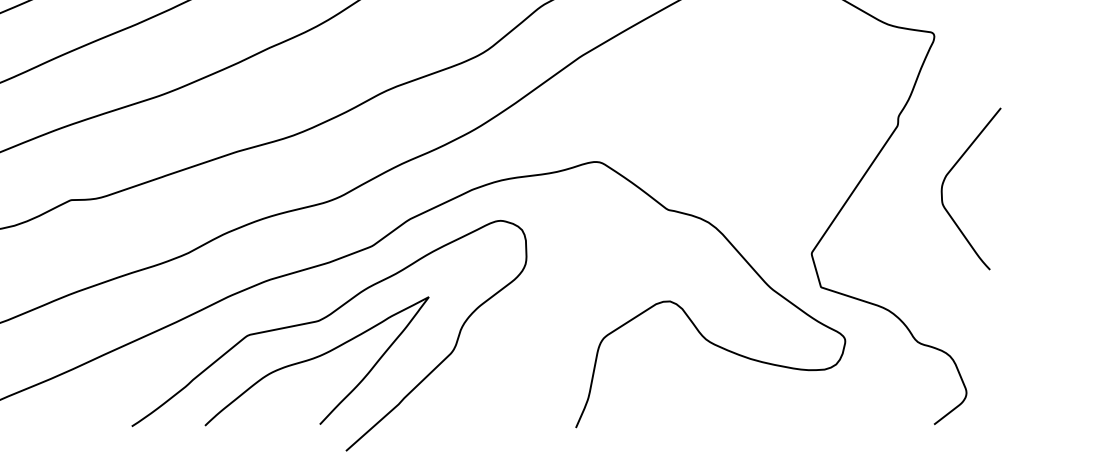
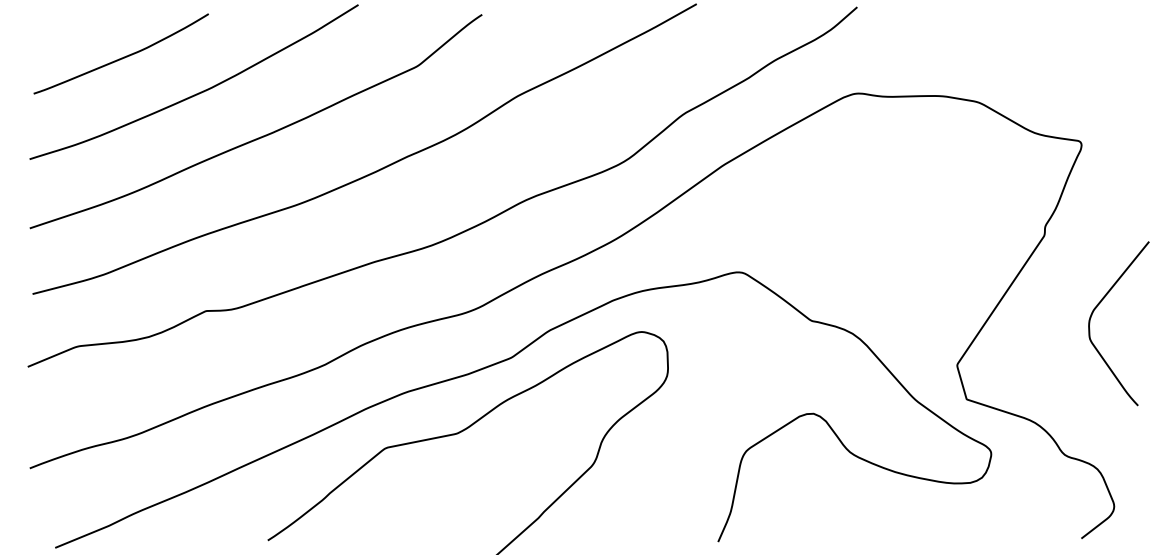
curve: (950, 172) -> (1097, 307), moved
curve: (316, 358) -> (455, 471), removed

